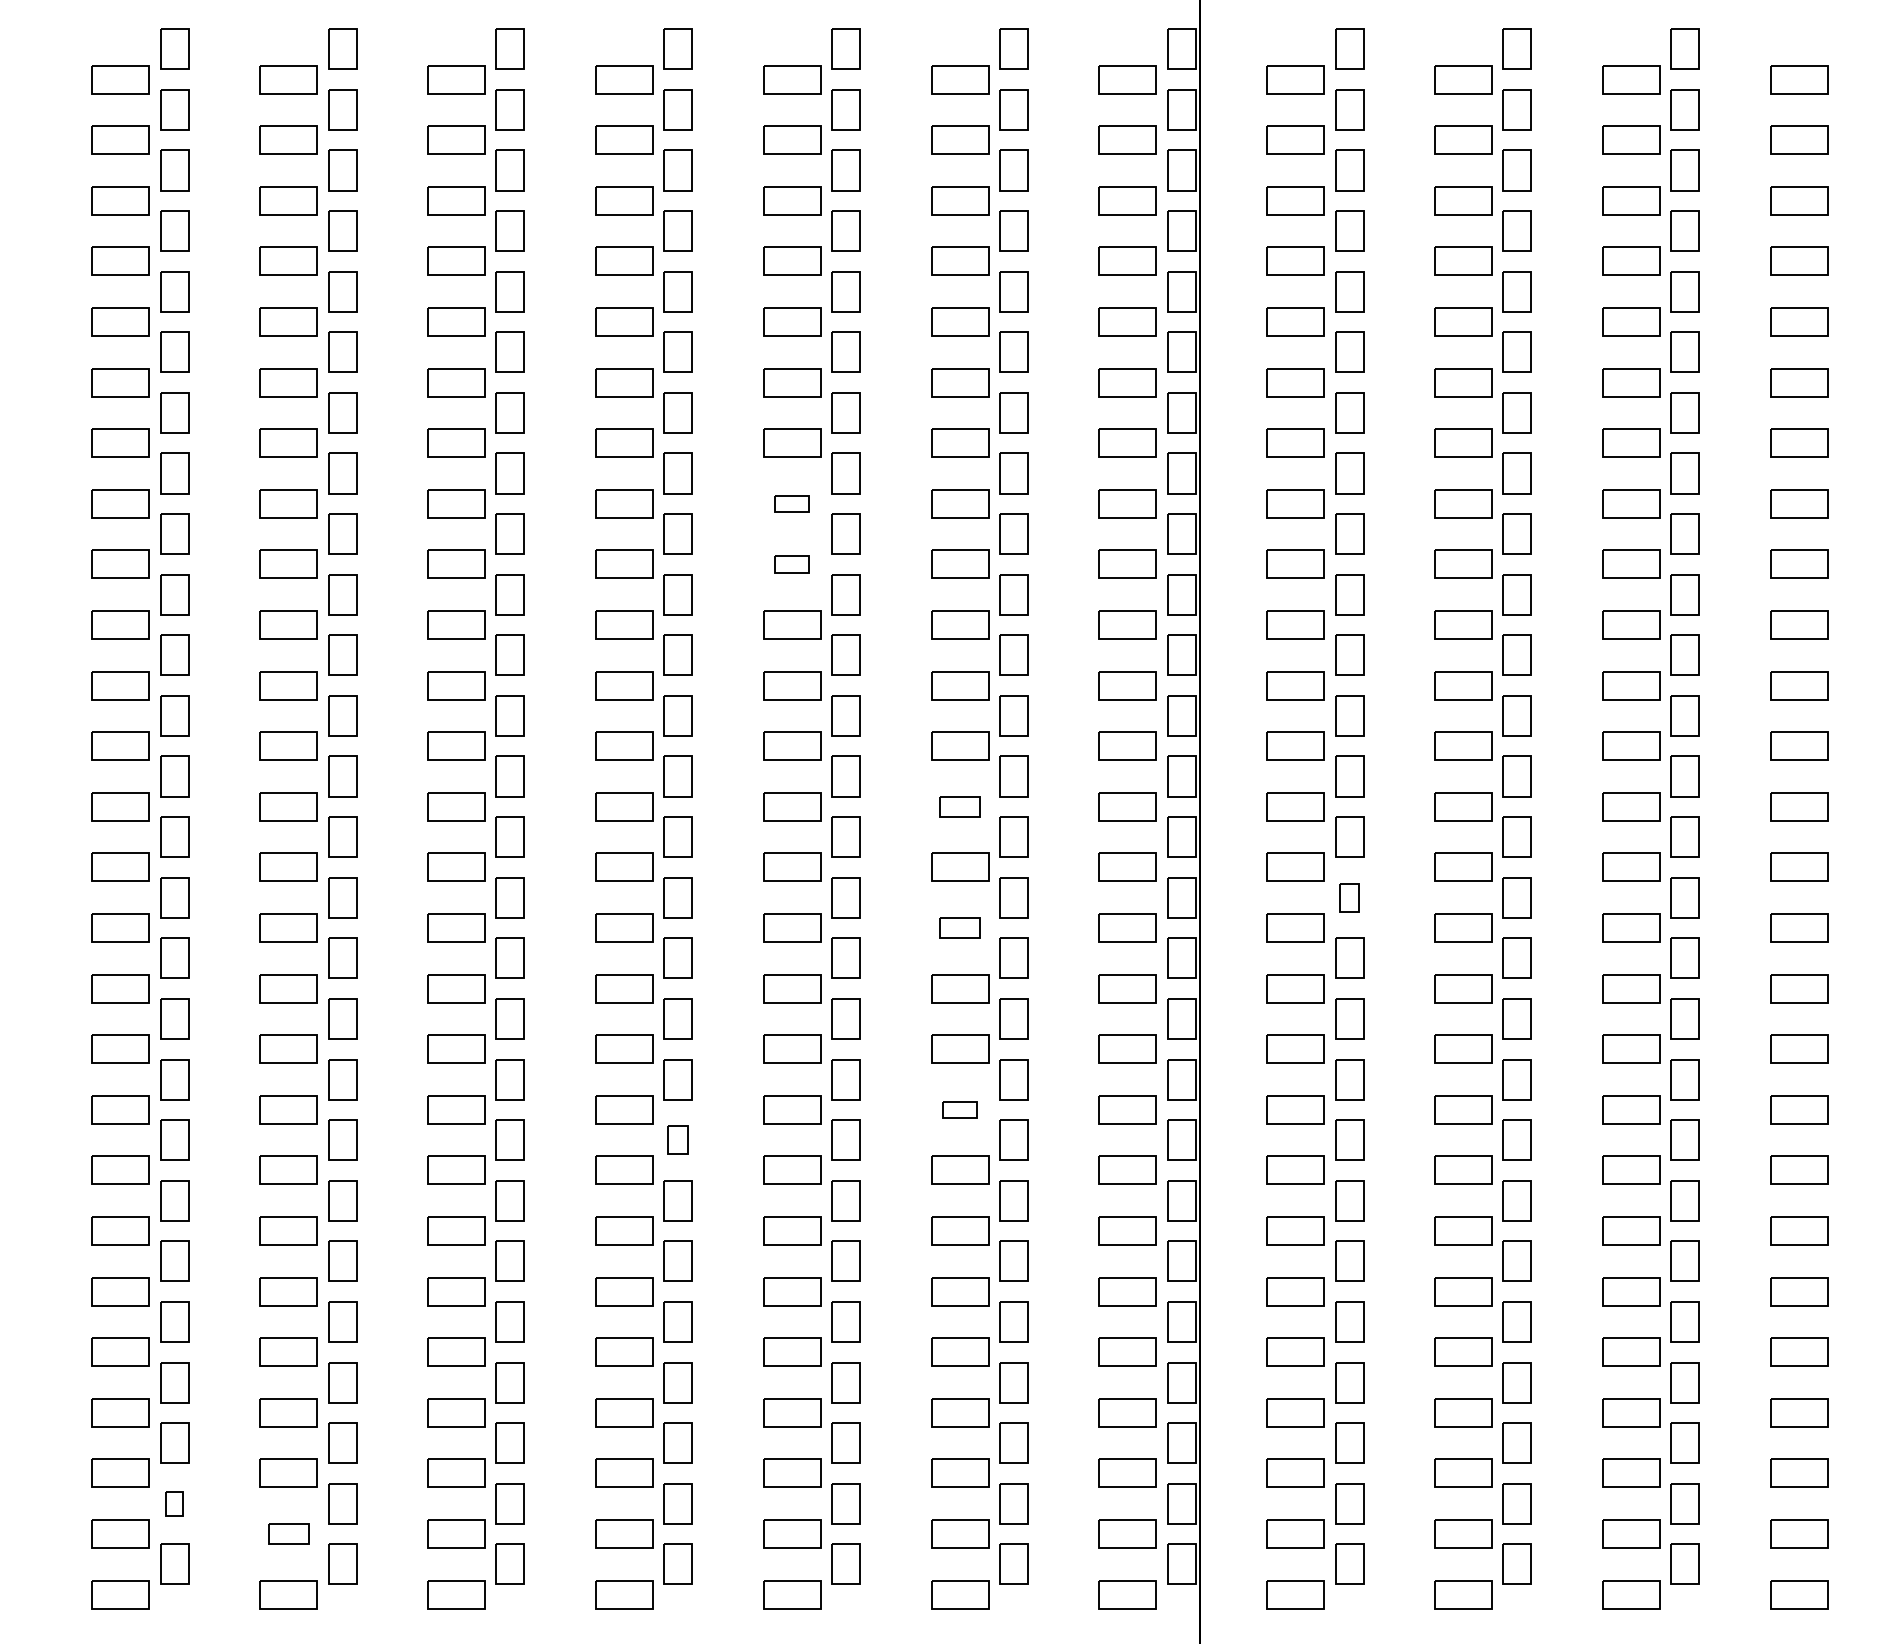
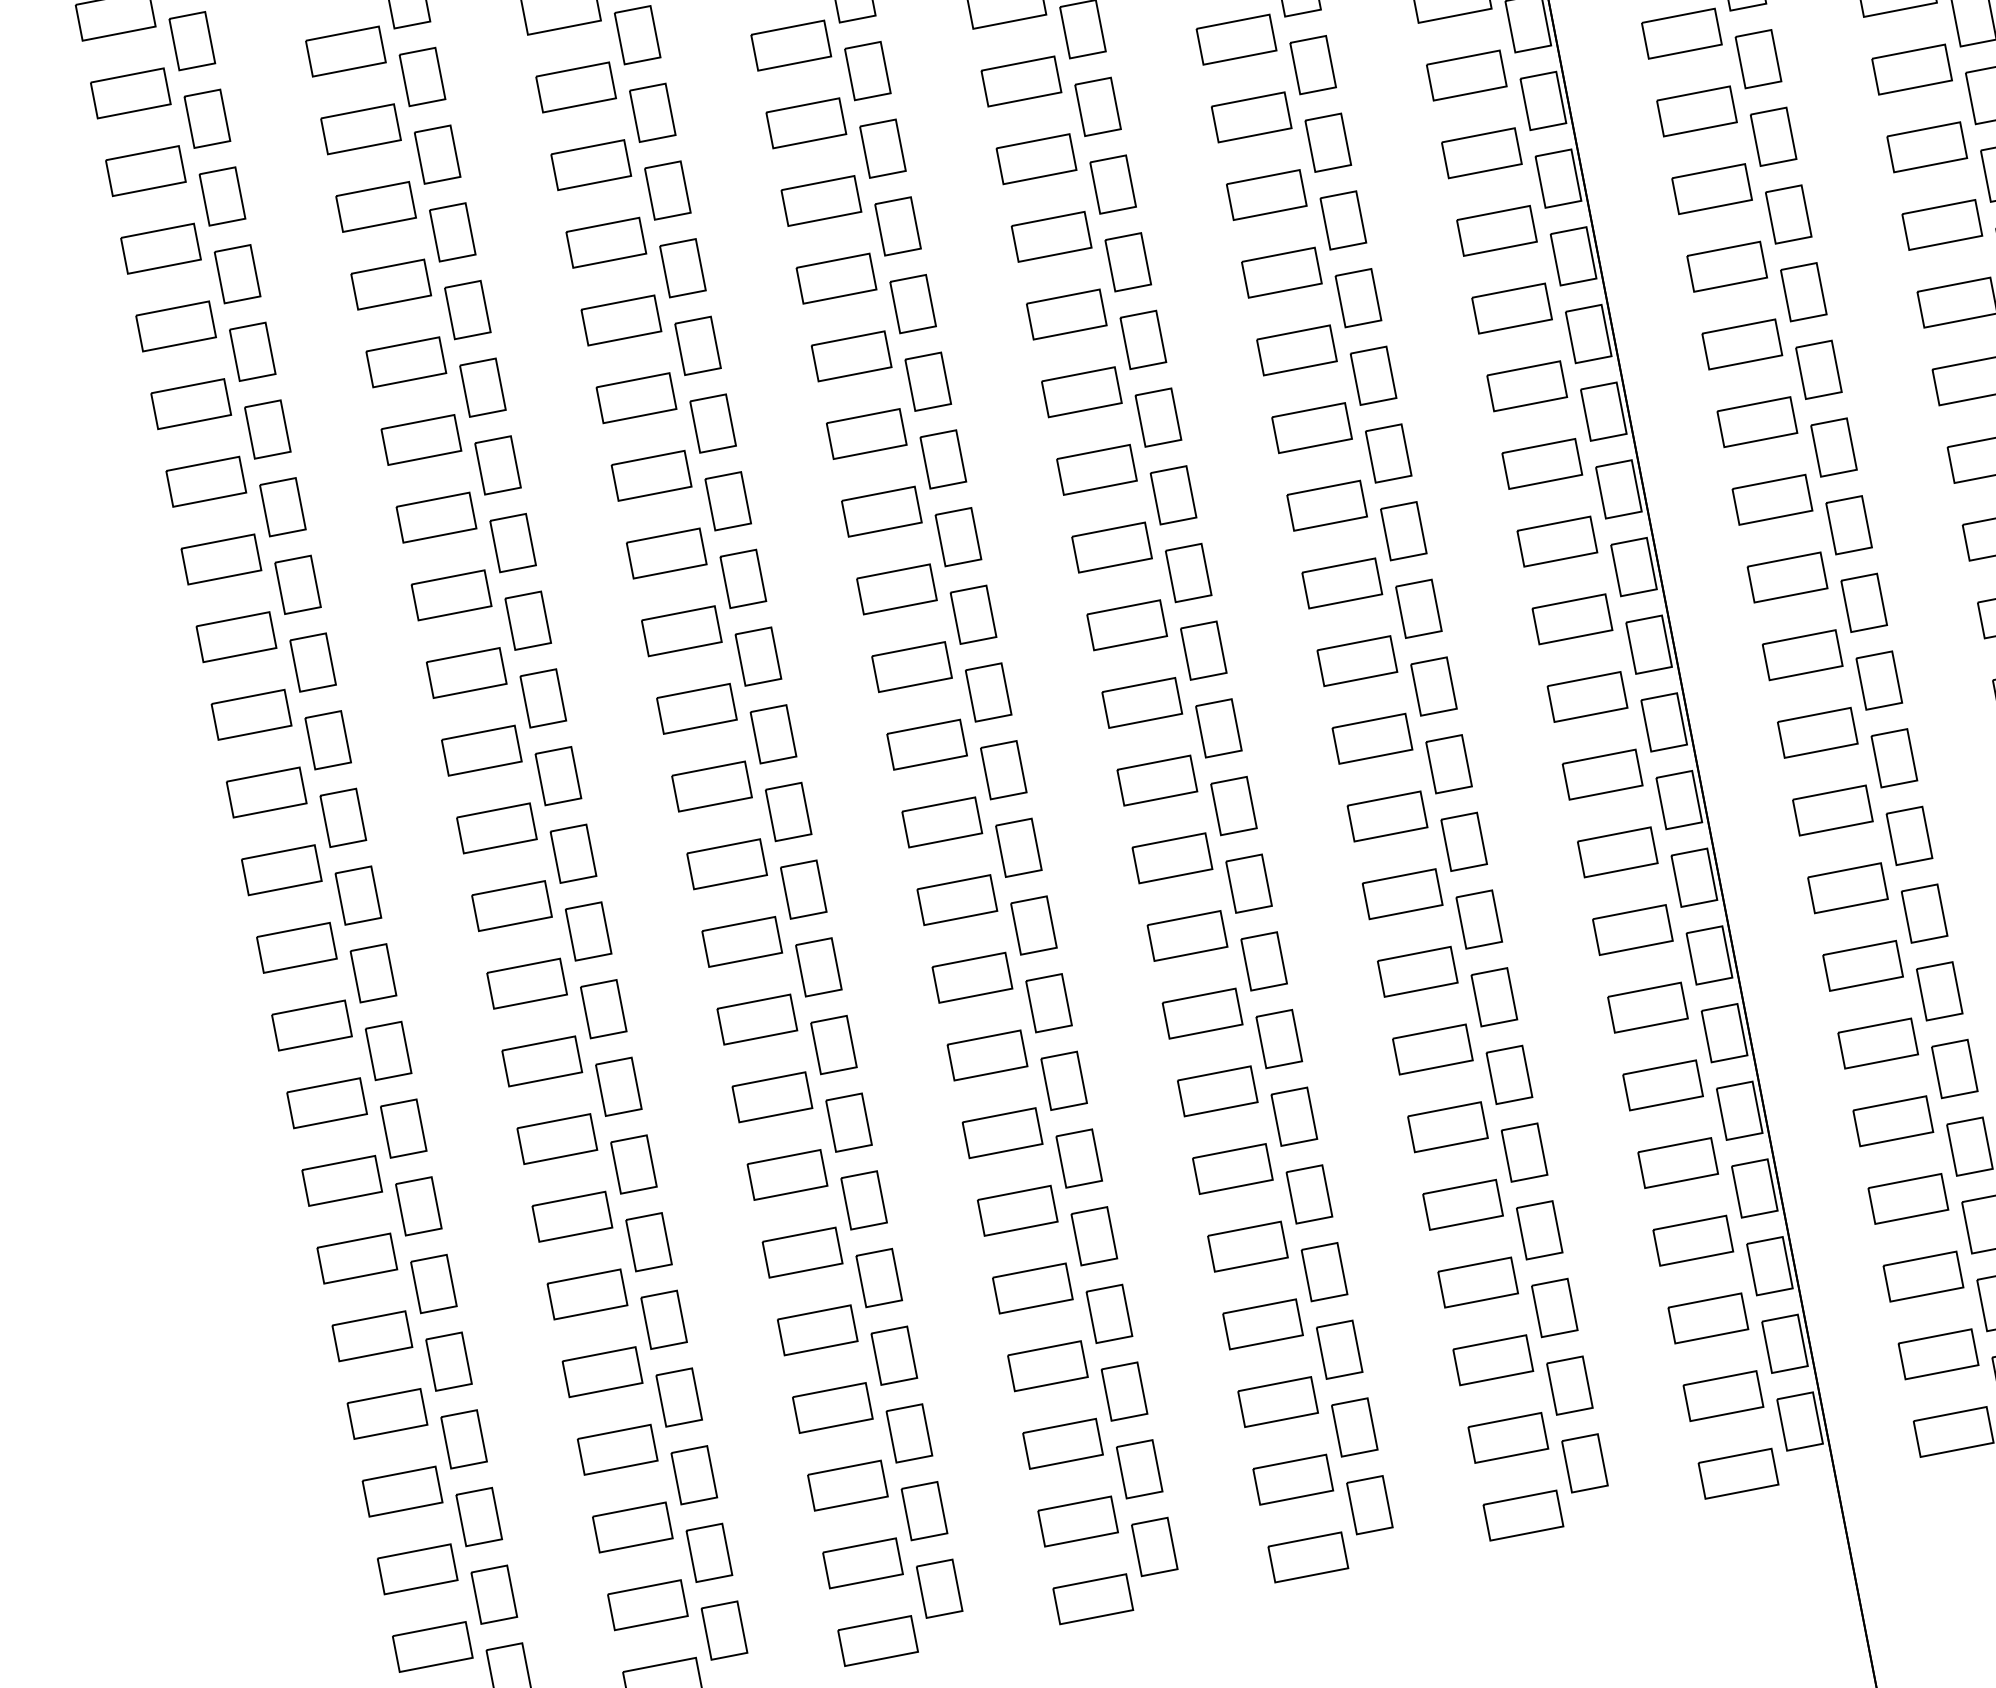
part: (792, 503) -> (1036, 158), size x1.67
part: (792, 563) -> (1051, 235), size x1.67
part: (960, 806) -> (1327, 505), size x1.43
part: (1349, 897) -> (1848, 524), size x1.43
part: (960, 927) -> (1357, 660), size x1.43
part: (960, 1109) -> (1403, 893), size x1.67
part: (677, 1139) -> (1047, 1002), size x1.43
part: (174, 1503) -> (493, 1594), size x1.67
part: (288, 1533) -> (647, 1604), size x1.43

